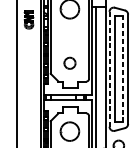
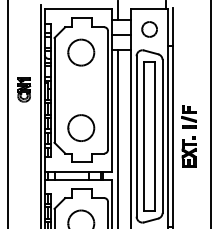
part: (29, 19) -> (24, 89), moved
part: (70, 62) -> (81, 127), size x1.67
line: (123, 68) -> (155, 135), dashed -> solid
line: (109, 69) -> (136, 136), dashed -> solid

